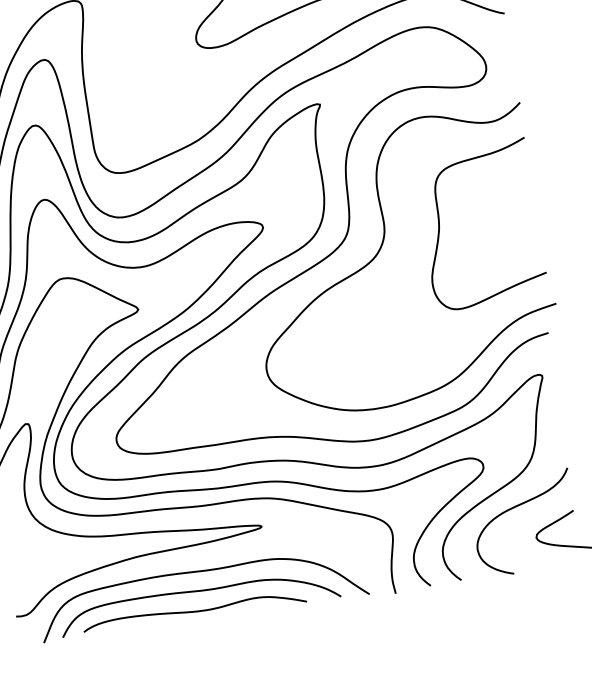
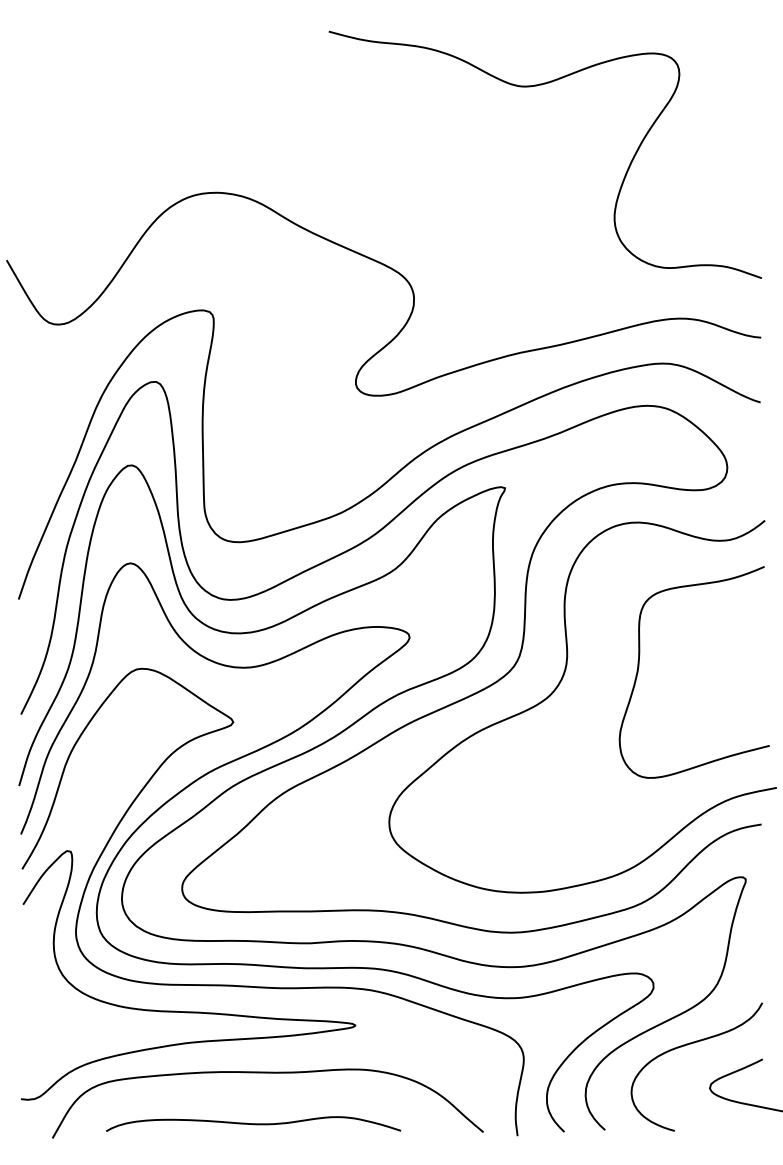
curve: (198, 591) -> (261, 1098), removed

